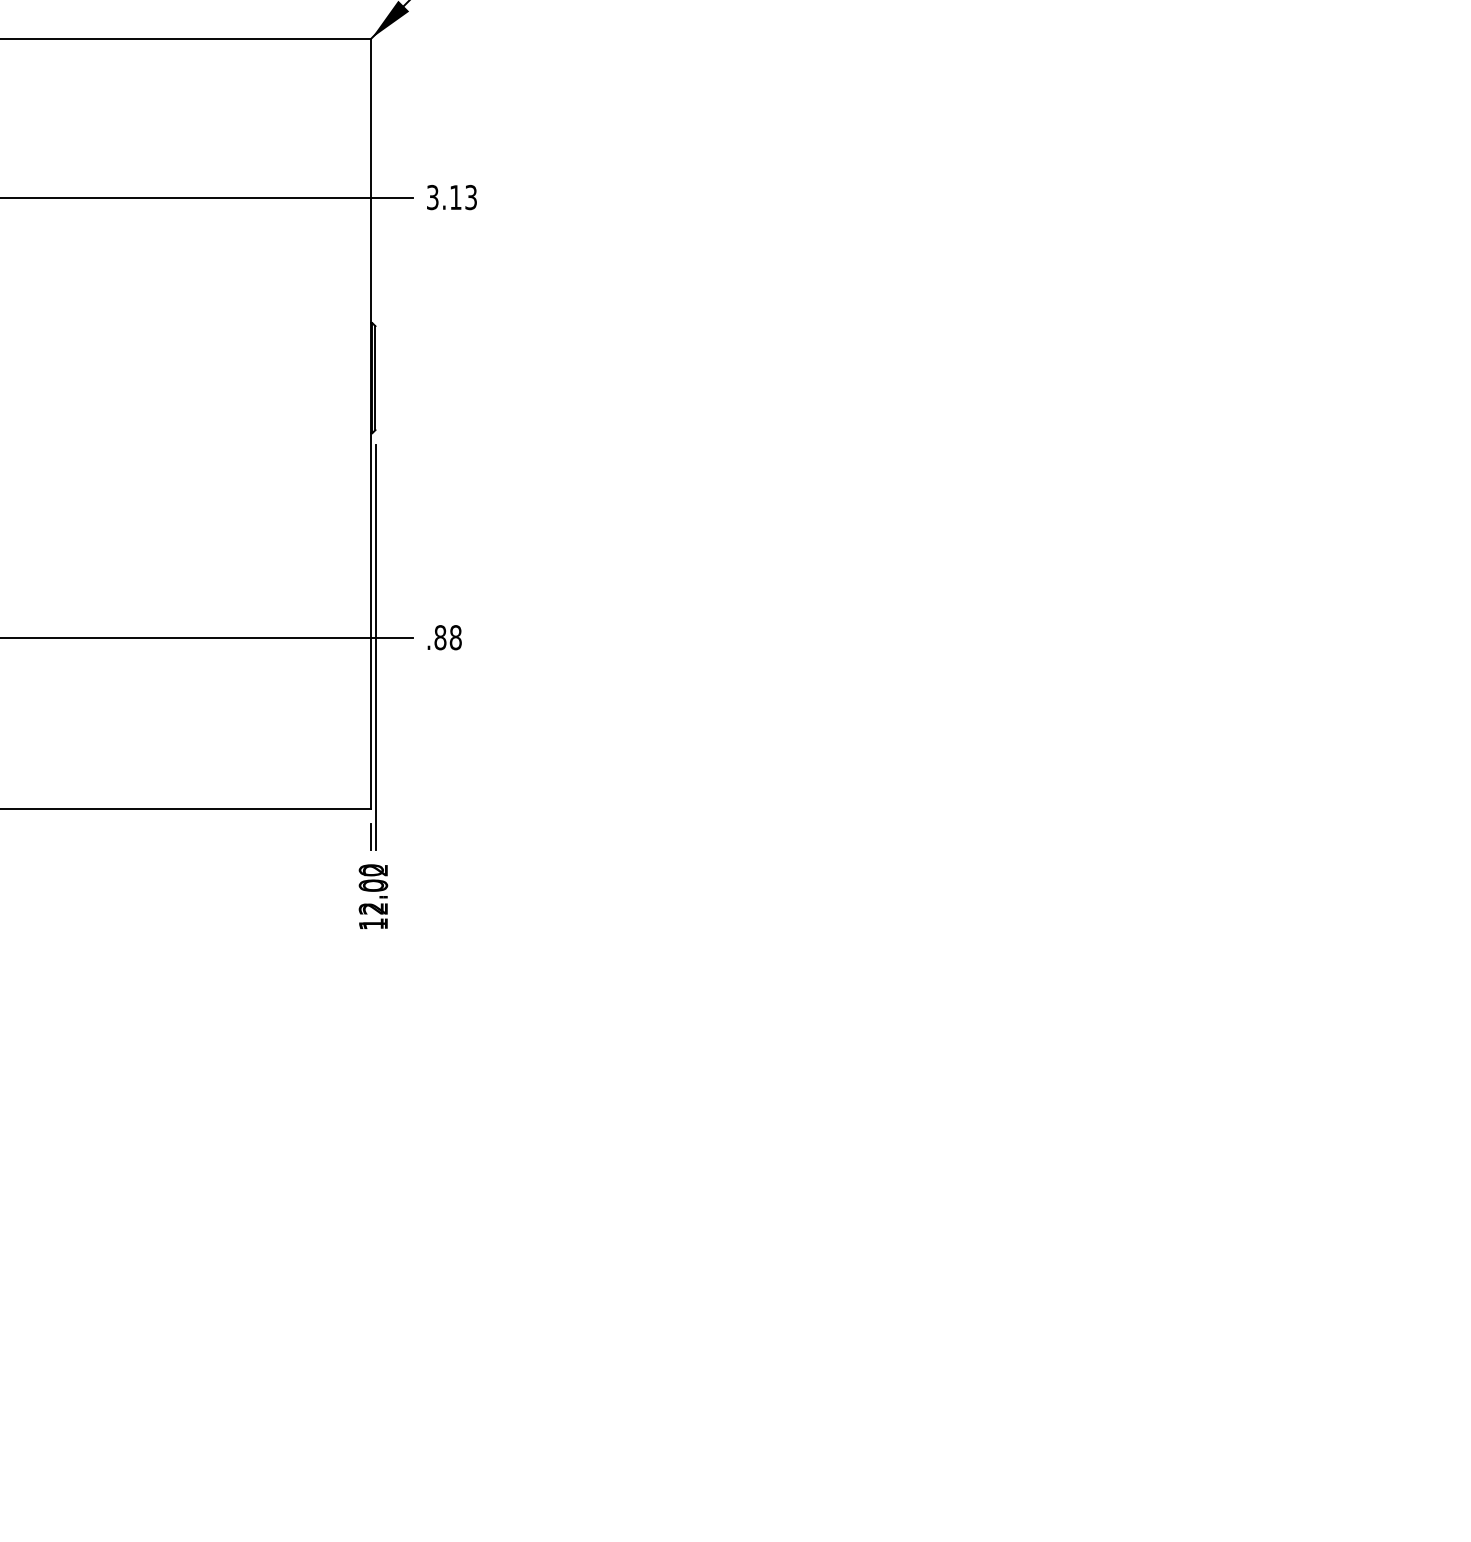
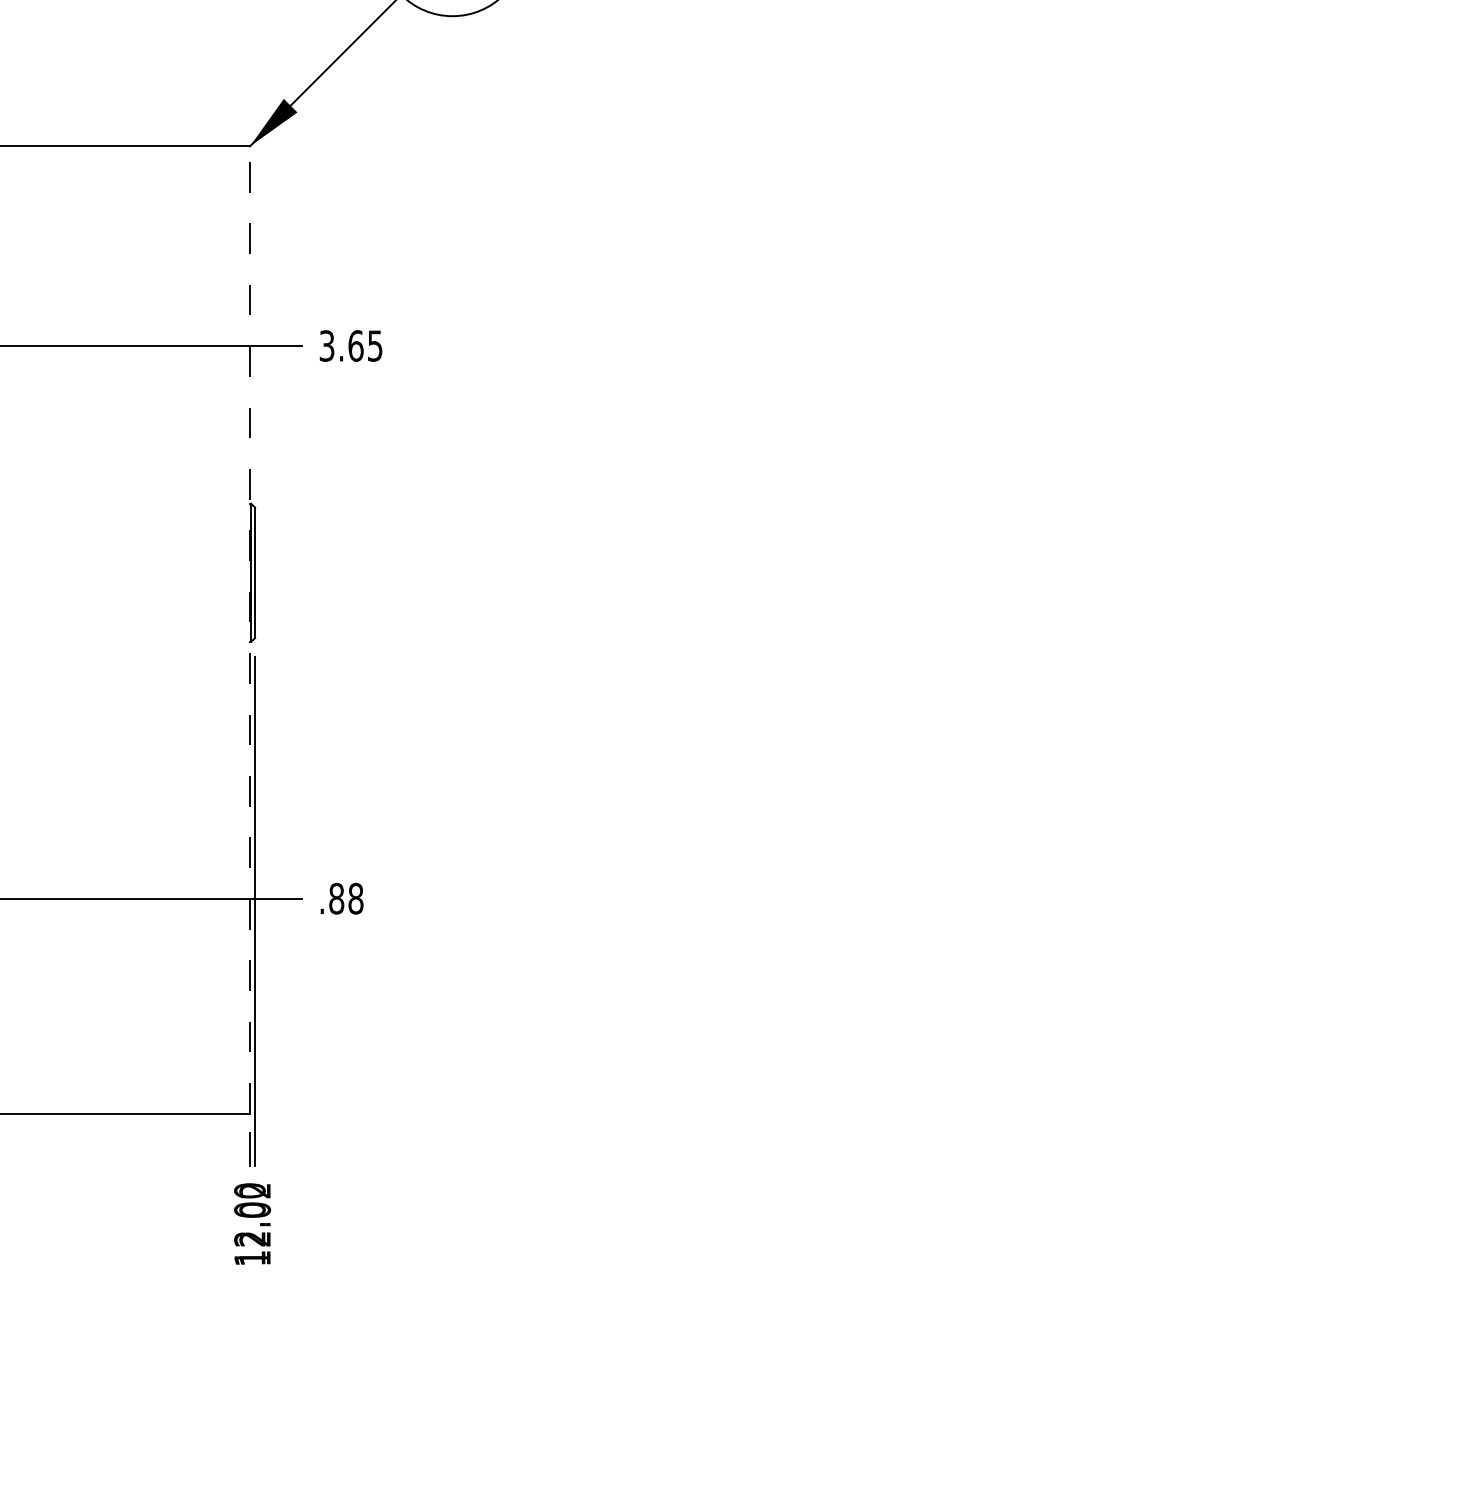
text: (463, 197) -> (365, 345), 3.13 -> 3.65
line: (371, 423) -> (250, 629), solid -> dashed

